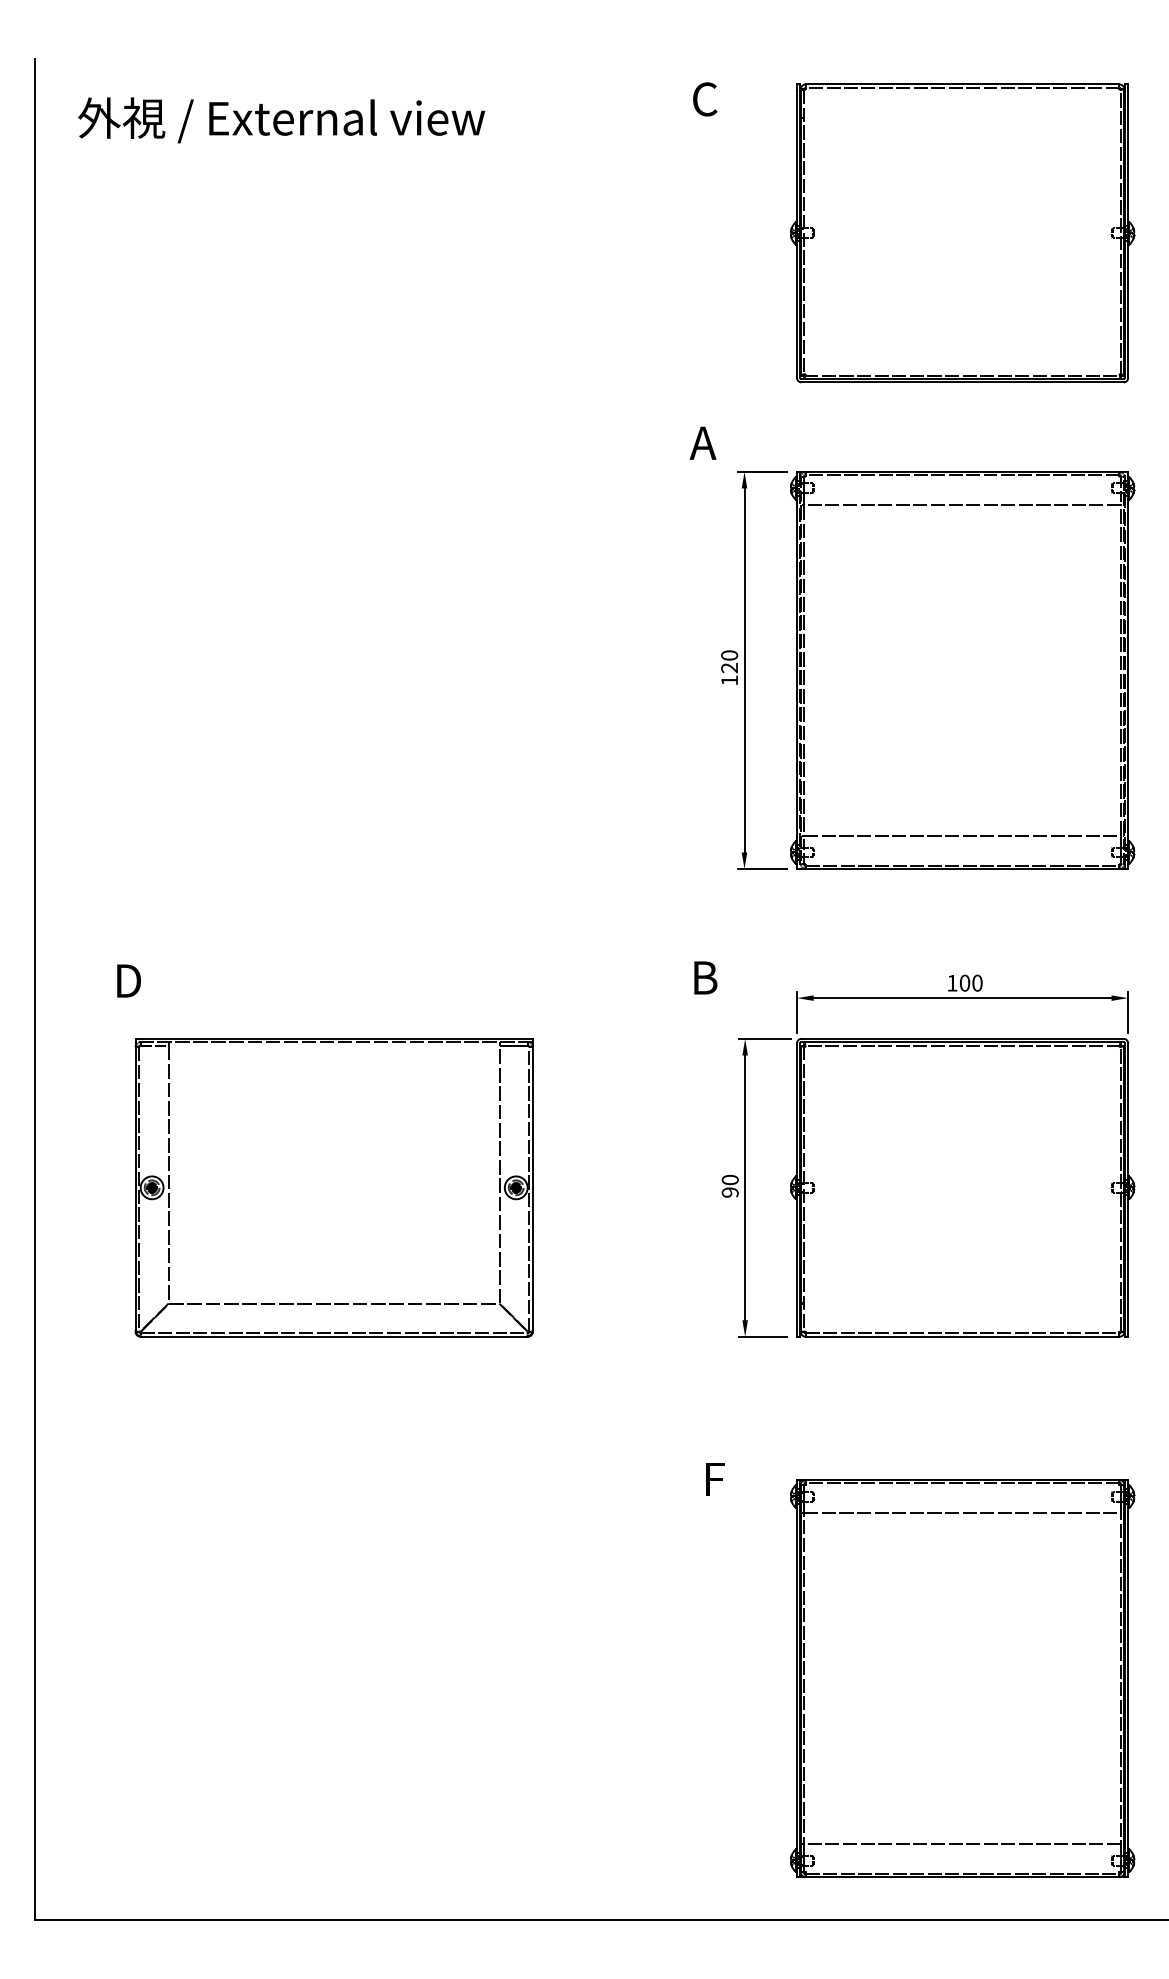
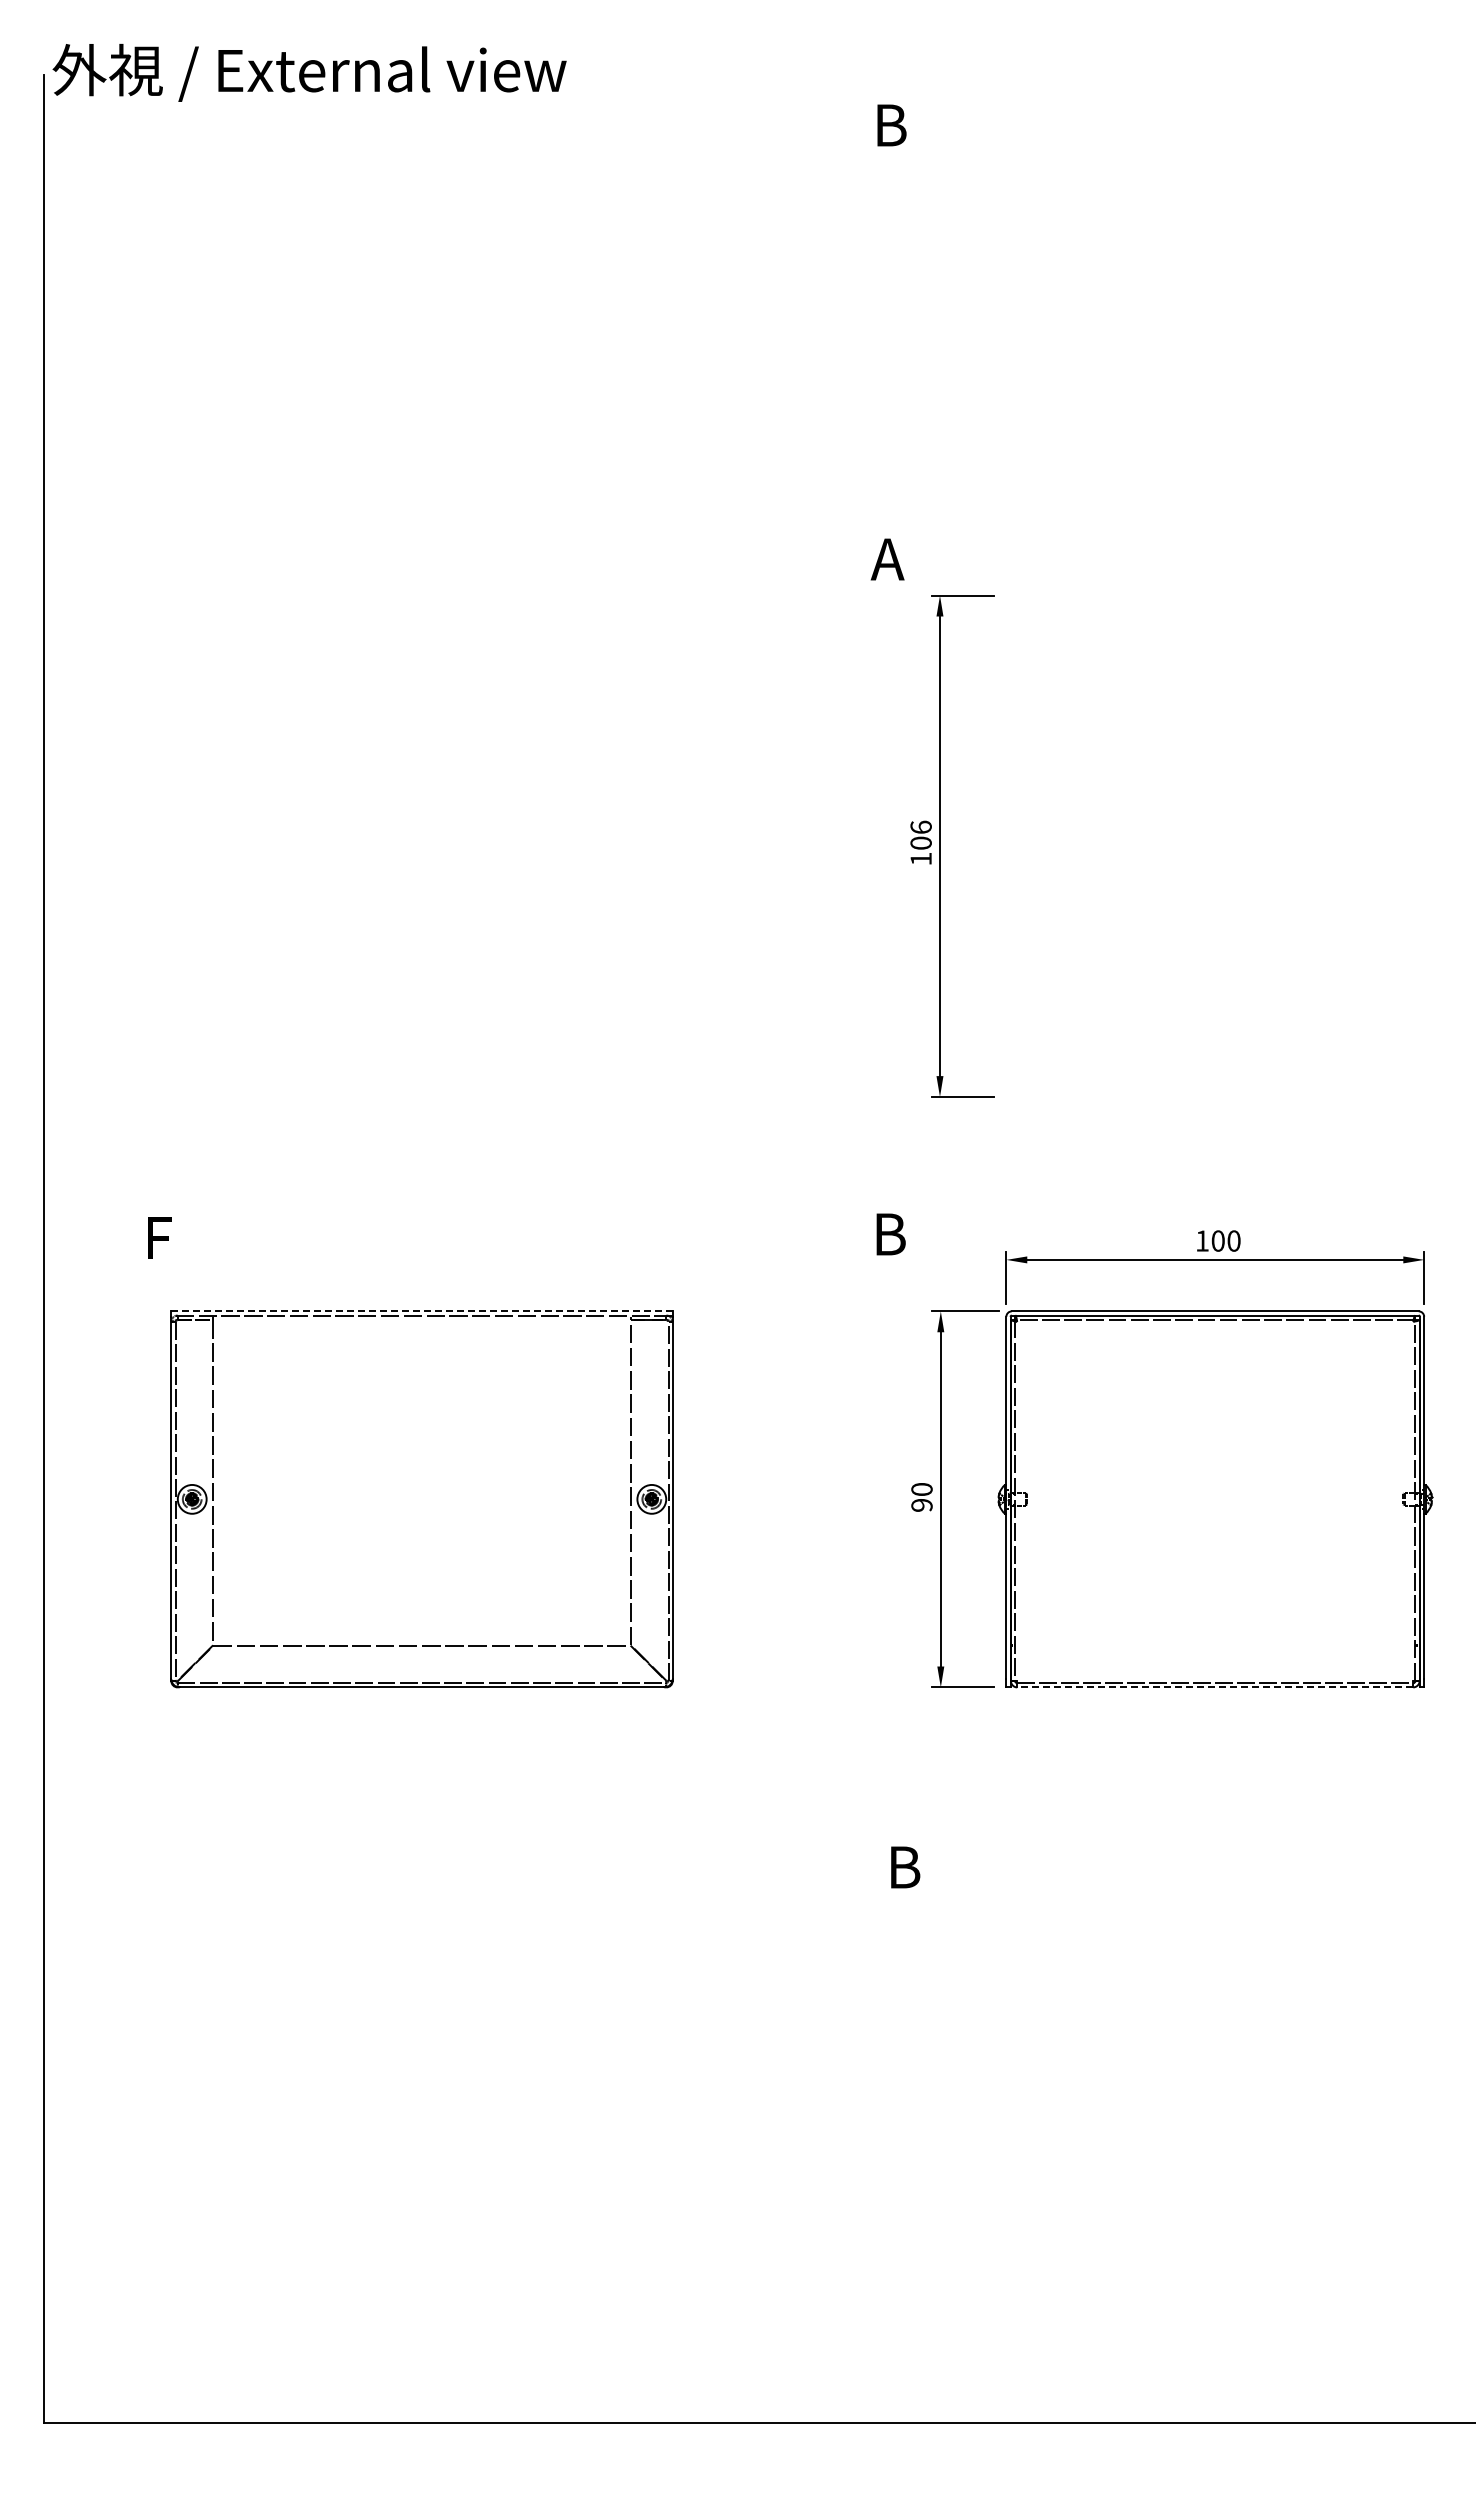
text: (705, 99) -> (890, 125), C -> B
text: (281, 120) -> (309, 72), moved
part: (962, 233) -> (1215, 294), removed
text: (729, 661) -> (920, 834), 120 -> 106
part: (962, 669) -> (1215, 845), removed
text: (129, 981) -> (163, 1238), D -> F
line: (334, 1039) -> (422, 1311), solid -> dashed
line: (961, 1336) -> (1214, 1687), solid -> dashed
text: (717, 1479) -> (905, 1867), F -> B
part: (962, 1678) -> (1215, 2118), removed

